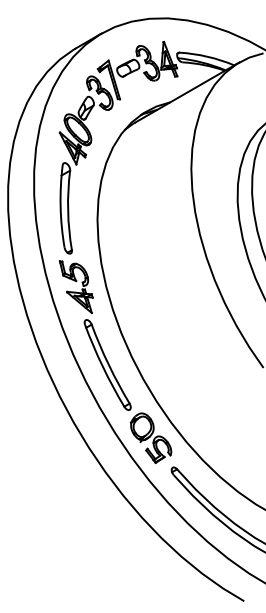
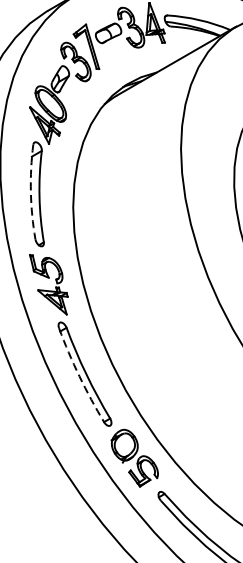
arc: (60, 206) -> (30, 192), solid -> dashed
arc: (102, 366) -> (78, 375), solid -> dashed

